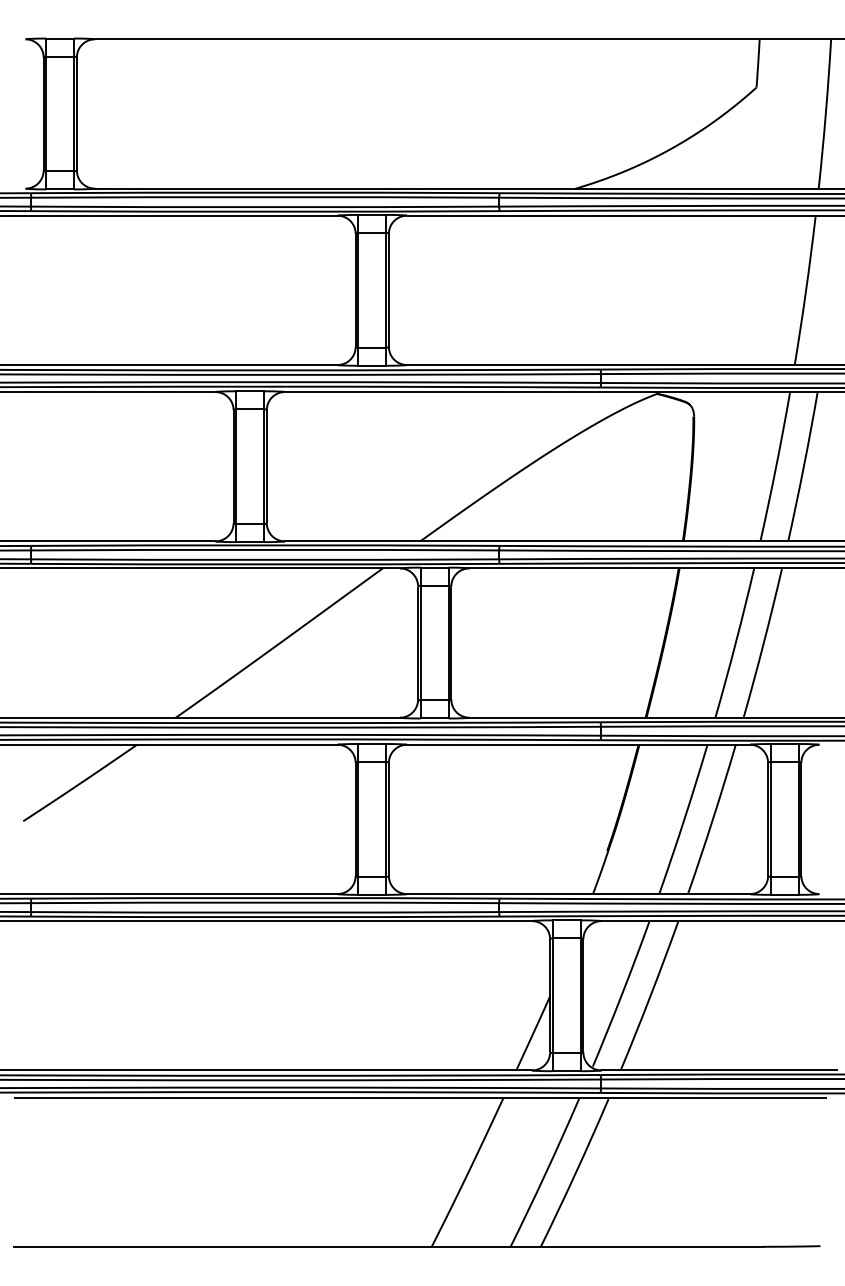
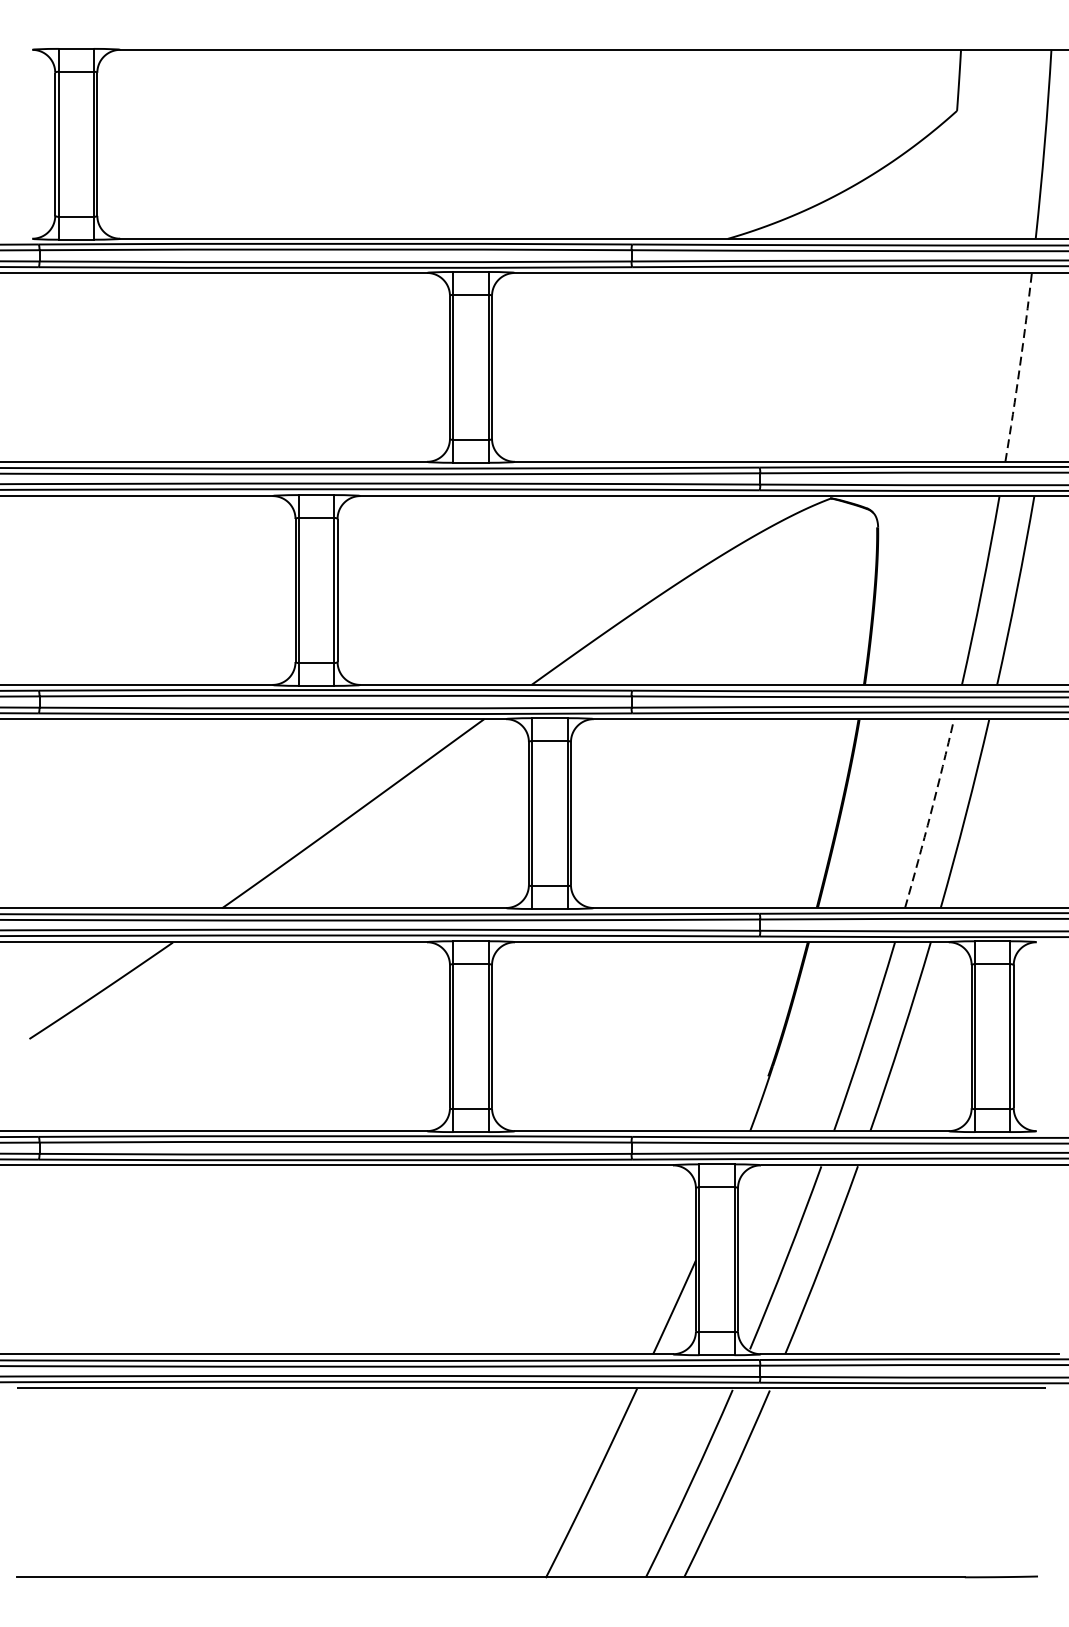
arc: (806, 290) -> (1020, 367), solid -> dashed
arc: (735, 643) -> (930, 814), solid -> dashed

